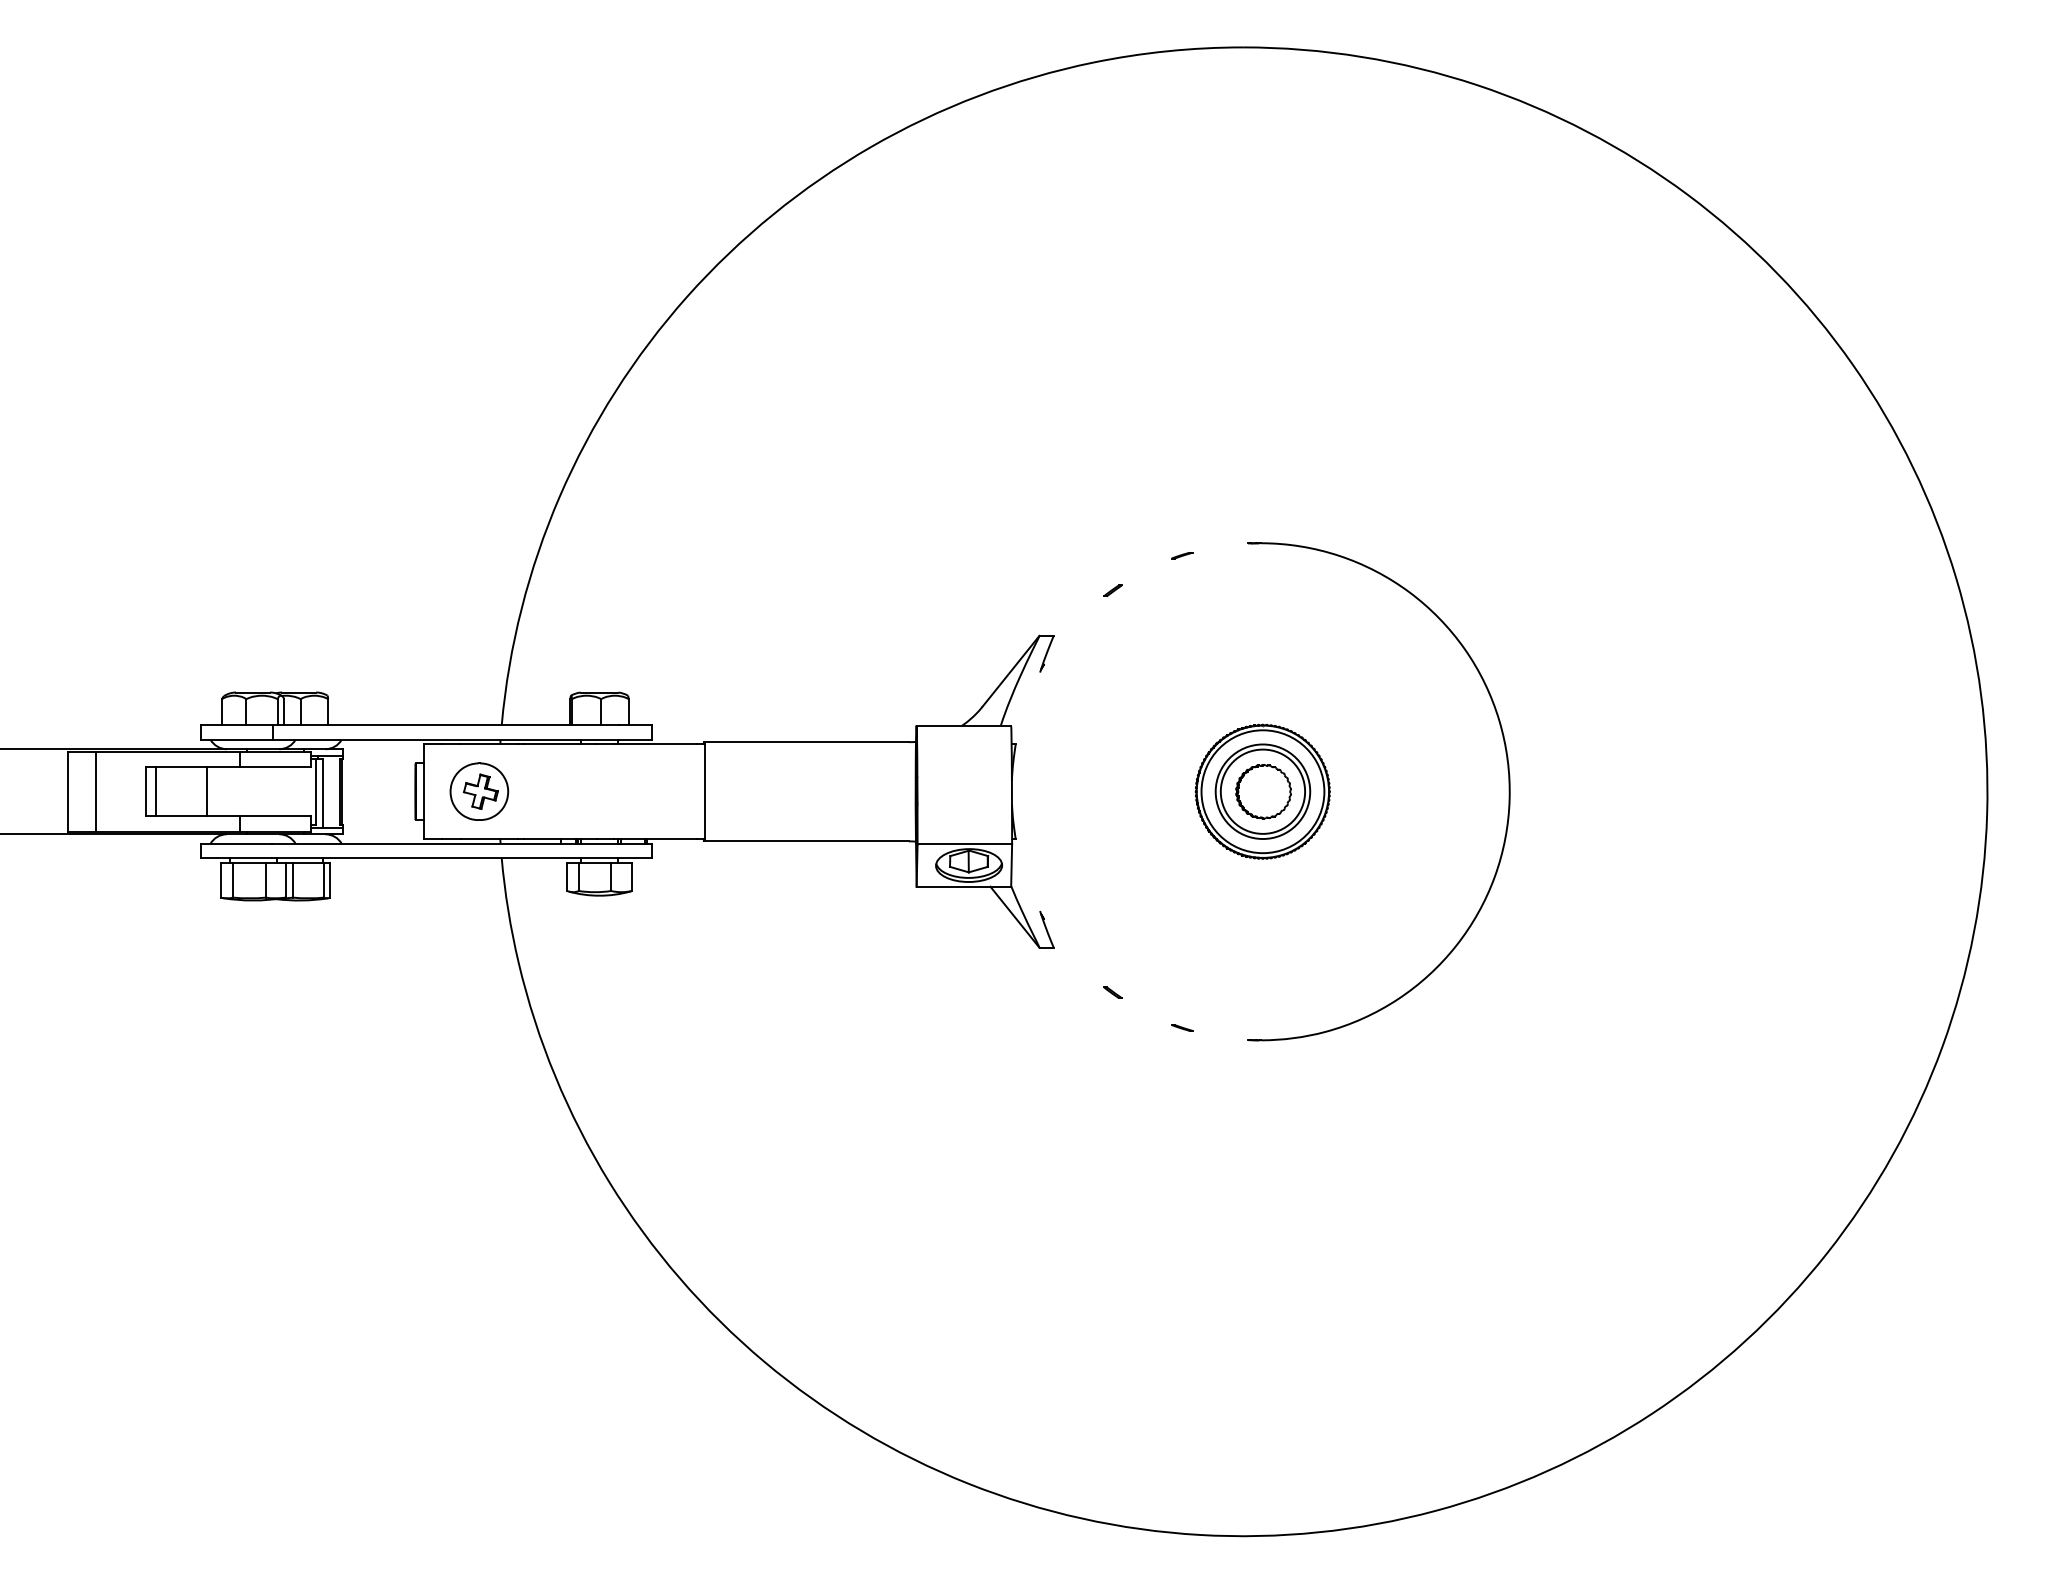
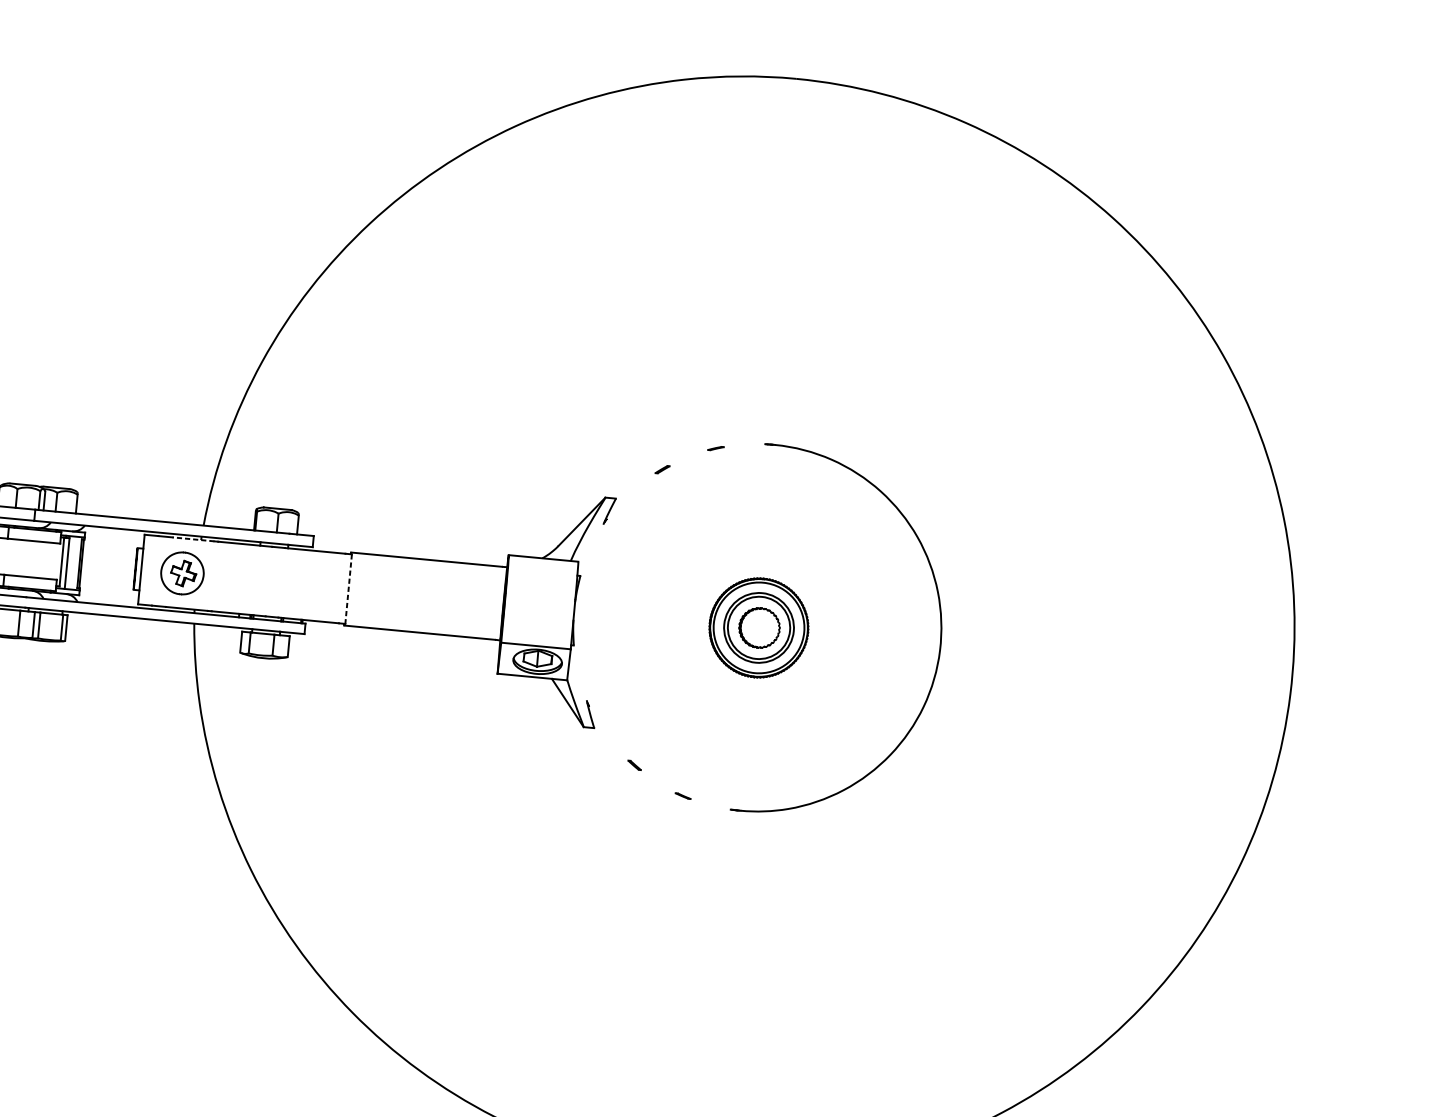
line: (489, 744) -> (193, 539), solid -> dashed
line: (705, 792) -> (348, 589), solid -> dashed

